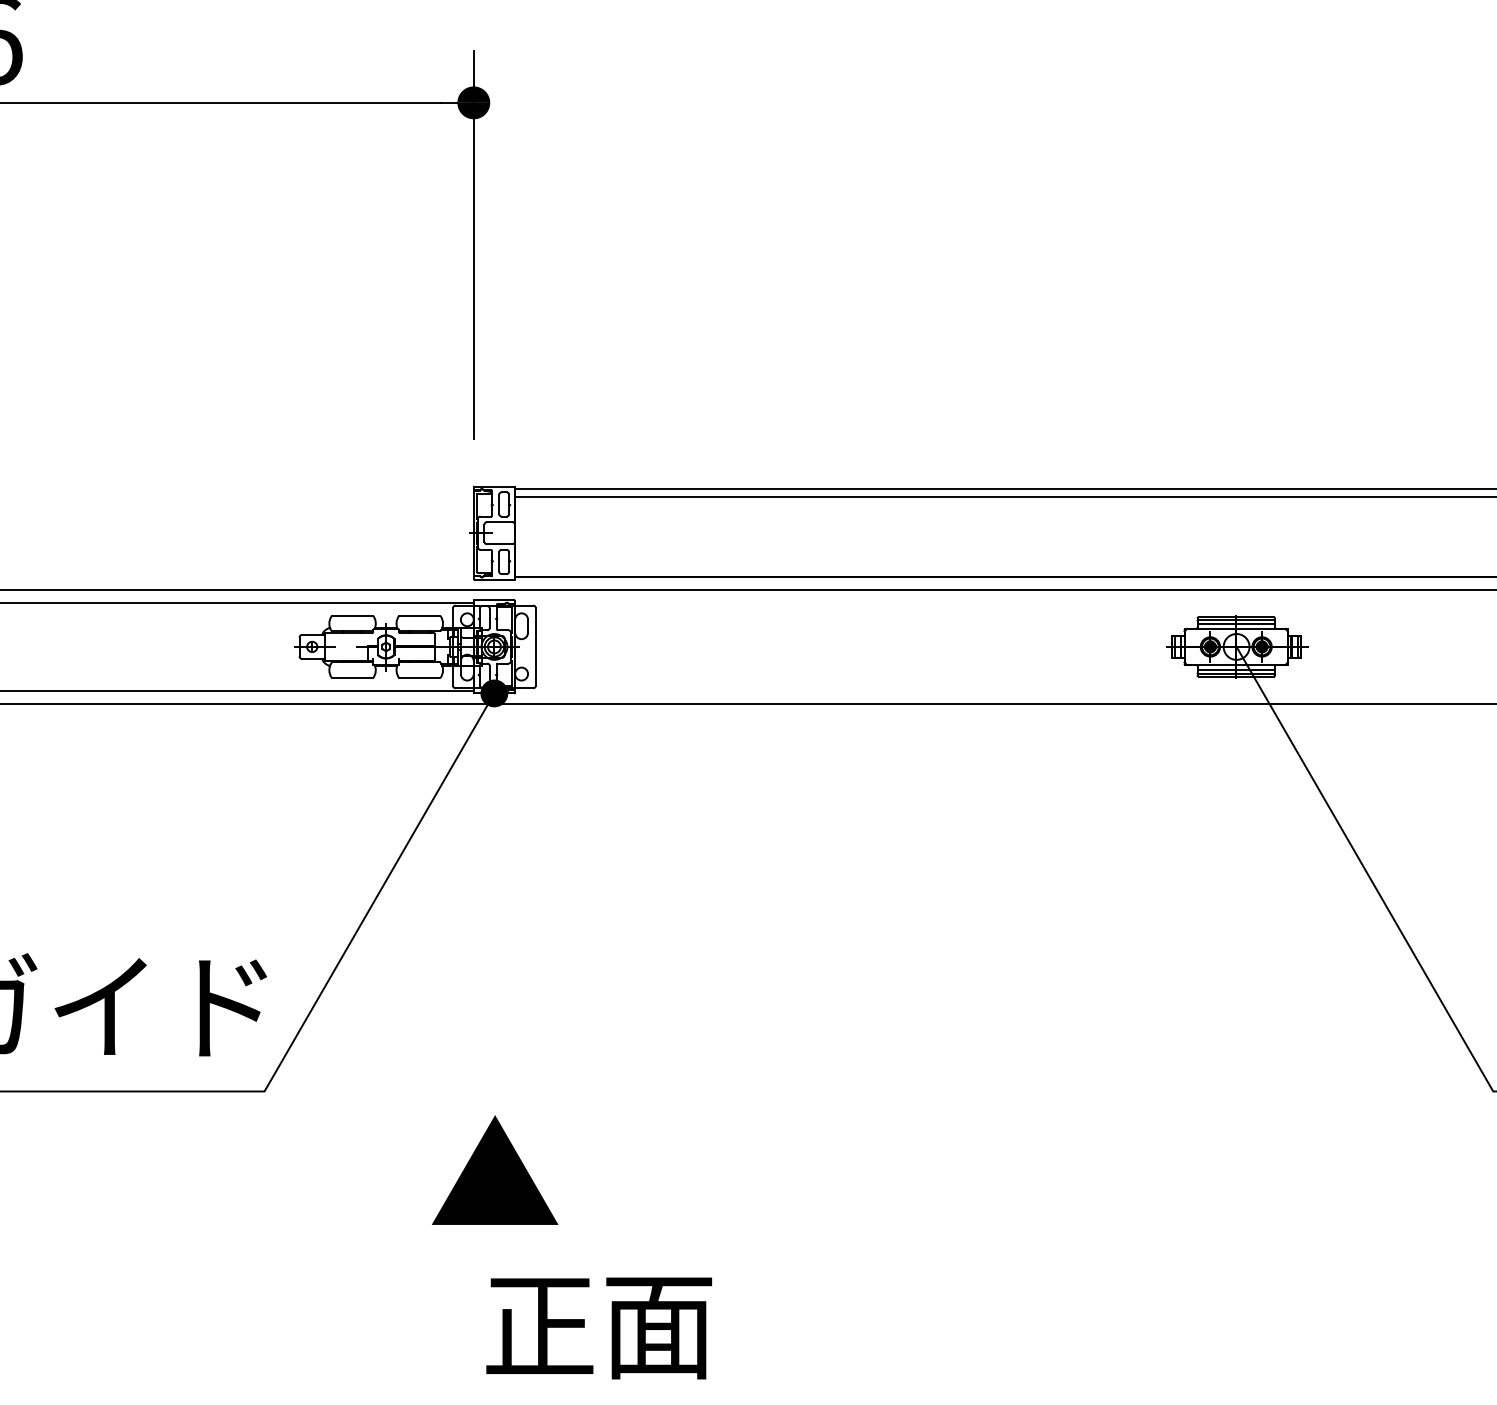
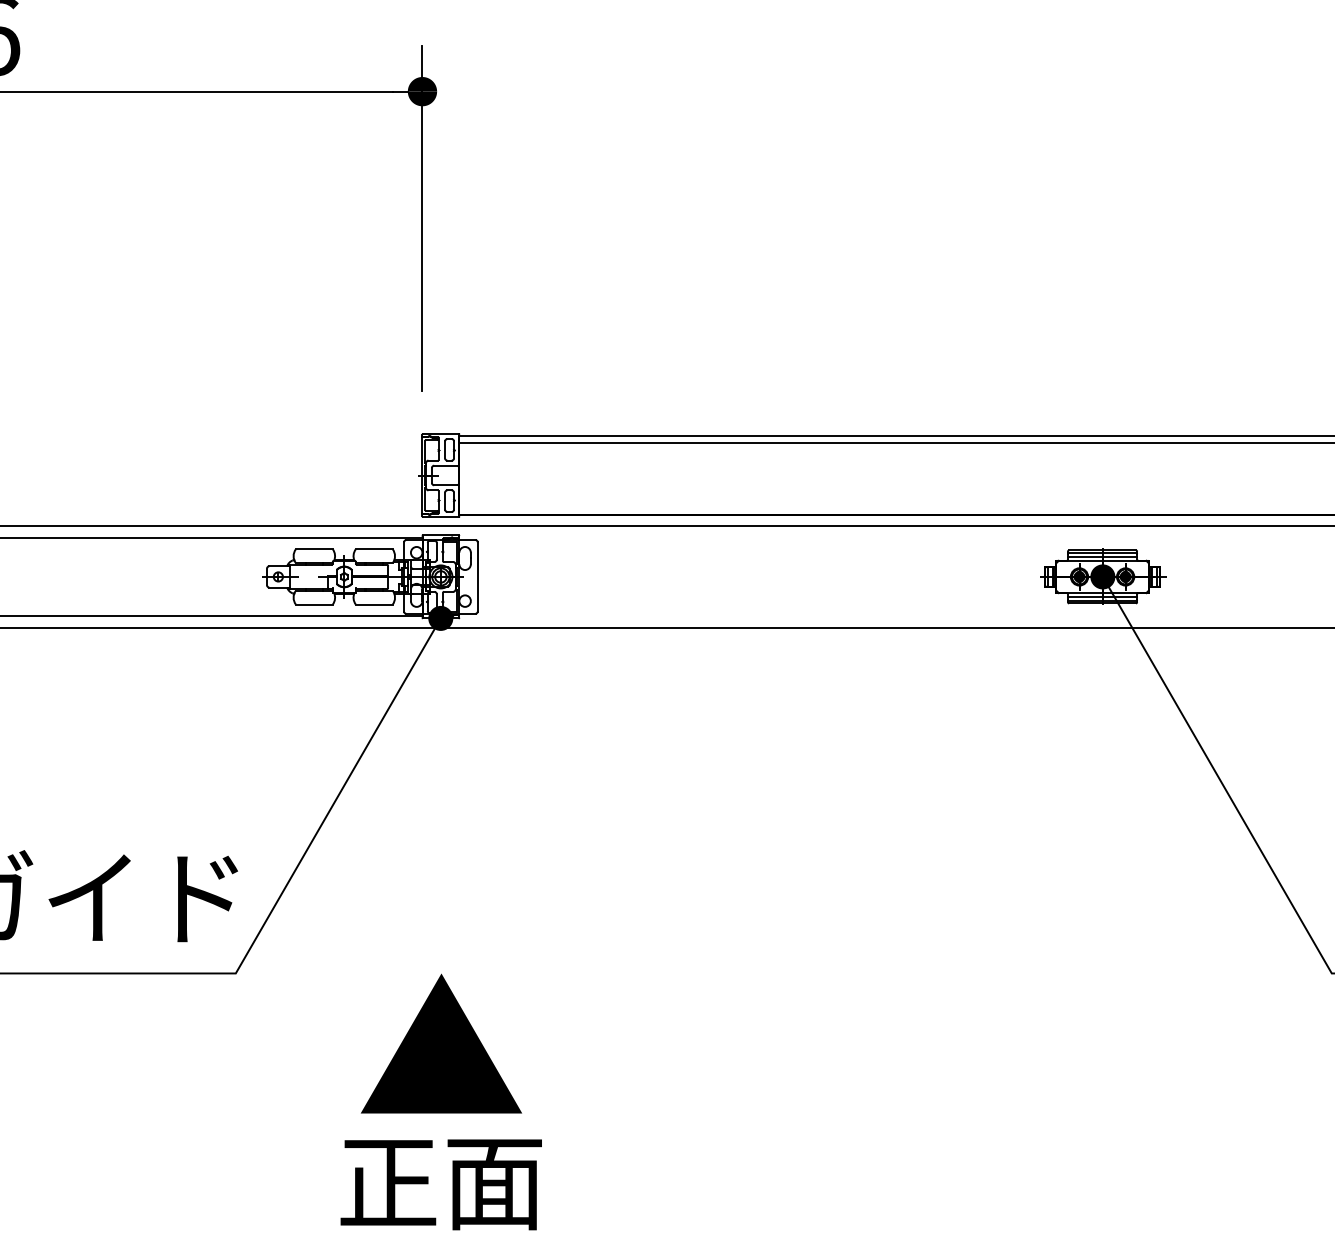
fill: (1236, 646) -> (1102, 576), added
part: (495, 1169) -> (441, 1043), size x1.43
text: (598, 1328) -> (440, 1184), moved

